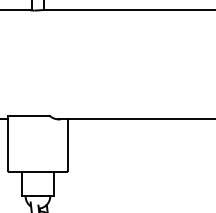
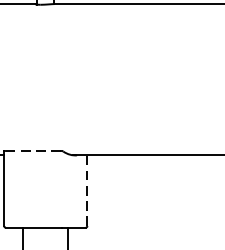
line: (28, 116) -> (32, 151), solid -> dashed
line: (68, 145) -> (88, 191), solid -> dashed

